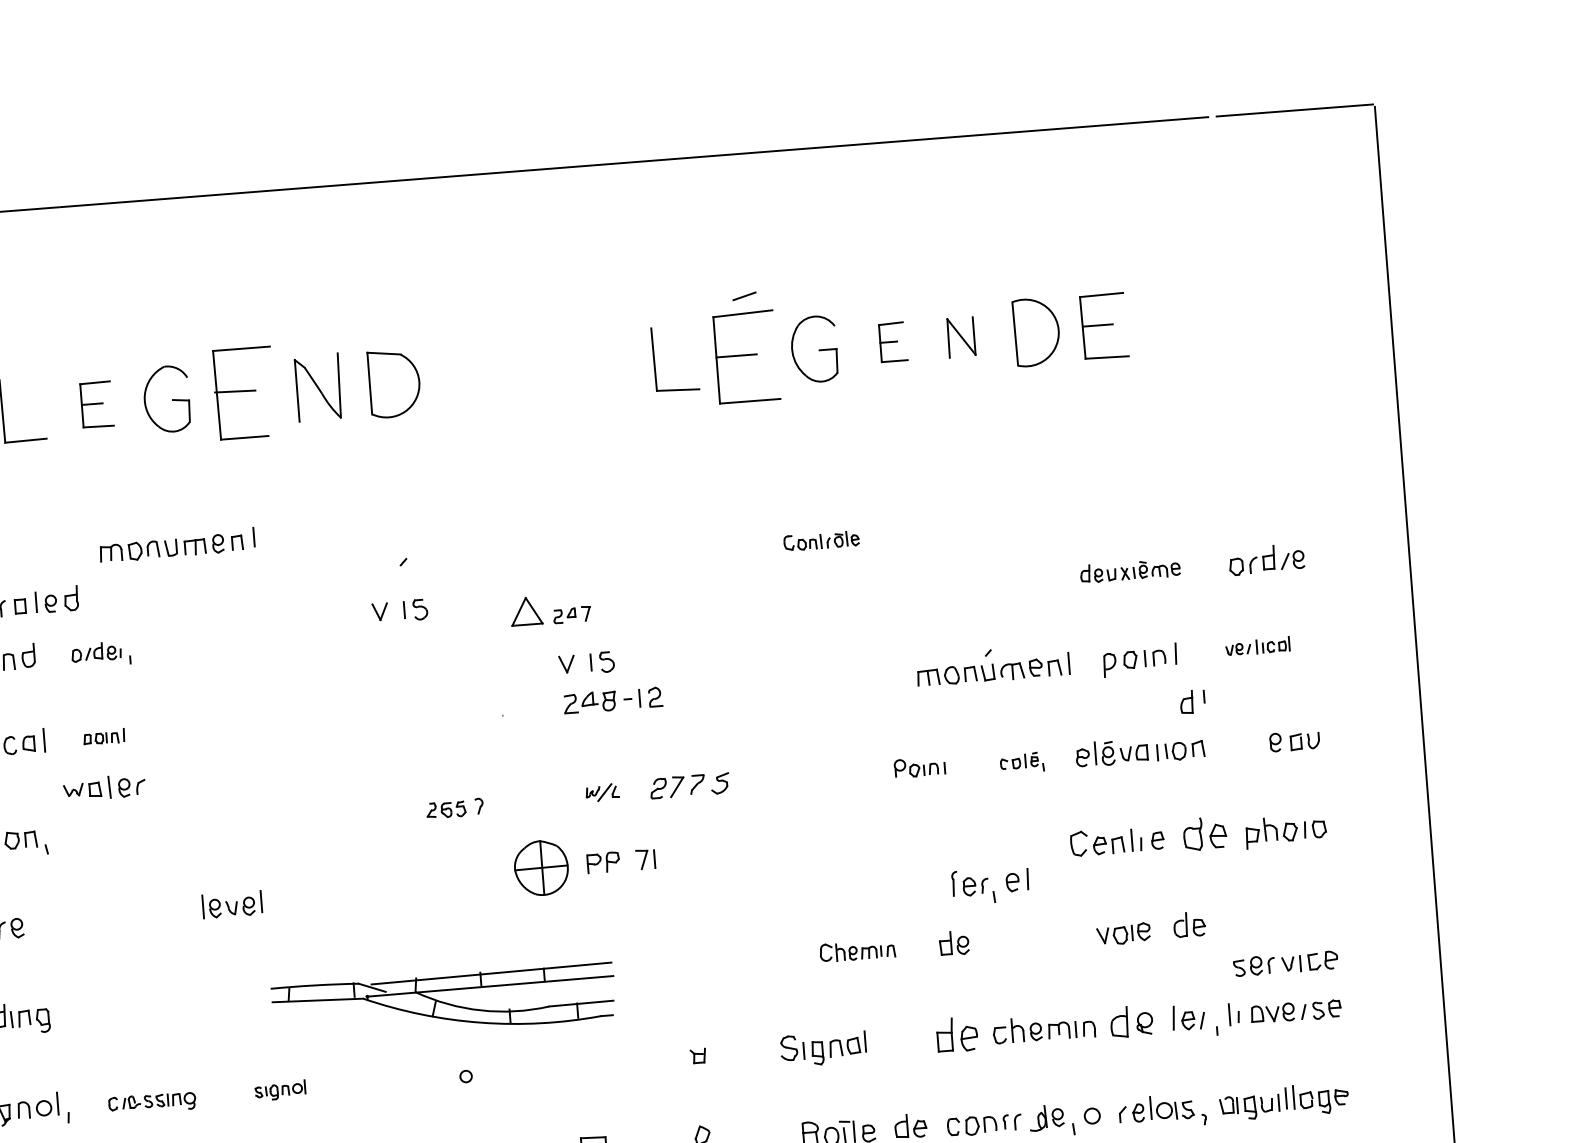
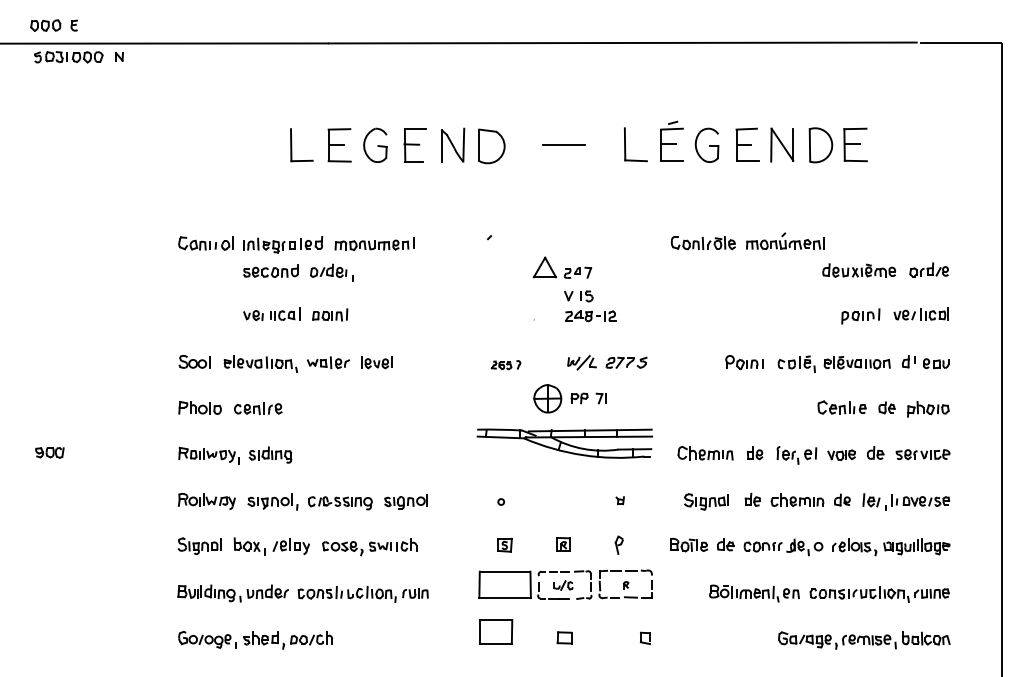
part: (961, 336) -> (782, 144), size x1.67
part: (893, 341) -> (747, 144), size x1.67
part: (744, 345) -> (671, 140), size x0.71
line: (536, 371) -> (564, 145), added
part: (243, 393) -> (414, 145), size x0.71
part: (96, 404) -> (339, 145), size x1.43
part: (820, 541) -> (702, 243), size x1.67
part: (176, 544) -> (374, 243), moved
part: (1130, 570) -> (859, 270), size x1.43
part: (550, 609) -> (562, 267), size x1.43
part: (399, 611) -> (485, 262), removed
part: (1256, 645) -> (920, 313), size x1.67
part: (100, 653) -> (331, 272), size x1.43
part: (992, 665) -> (785, 241), moved
part: (1191, 701) -> (908, 361), moved
part: (104, 736) -> (330, 314), size x1.67
part: (1021, 761) -> (796, 363), size x1.67
part: (920, 767) -> (744, 362), size x1.43
part: (104, 787) -> (328, 362), moved
part: (601, 792) -> (581, 362), size x1.67
part: (1204, 834) -> (886, 407), size x0.71
part: (990, 885) -> (796, 455), moved
part: (231, 905) -> (376, 362), moved
part: (857, 951) -> (705, 453), size x1.43
part: (1284, 963) -> (922, 454), moved
part: (443, 1002) -> (564, 443), moved
part: (1131, 1020) -> (842, 499), size x0.71
part: (956, 1033) -> (752, 499), size x0.71
part: (823, 1048) -> (706, 501), moved
part: (279, 1089) -> (405, 501), size x1.67
part: (152, 1103) -> (340, 503), size x1.43

